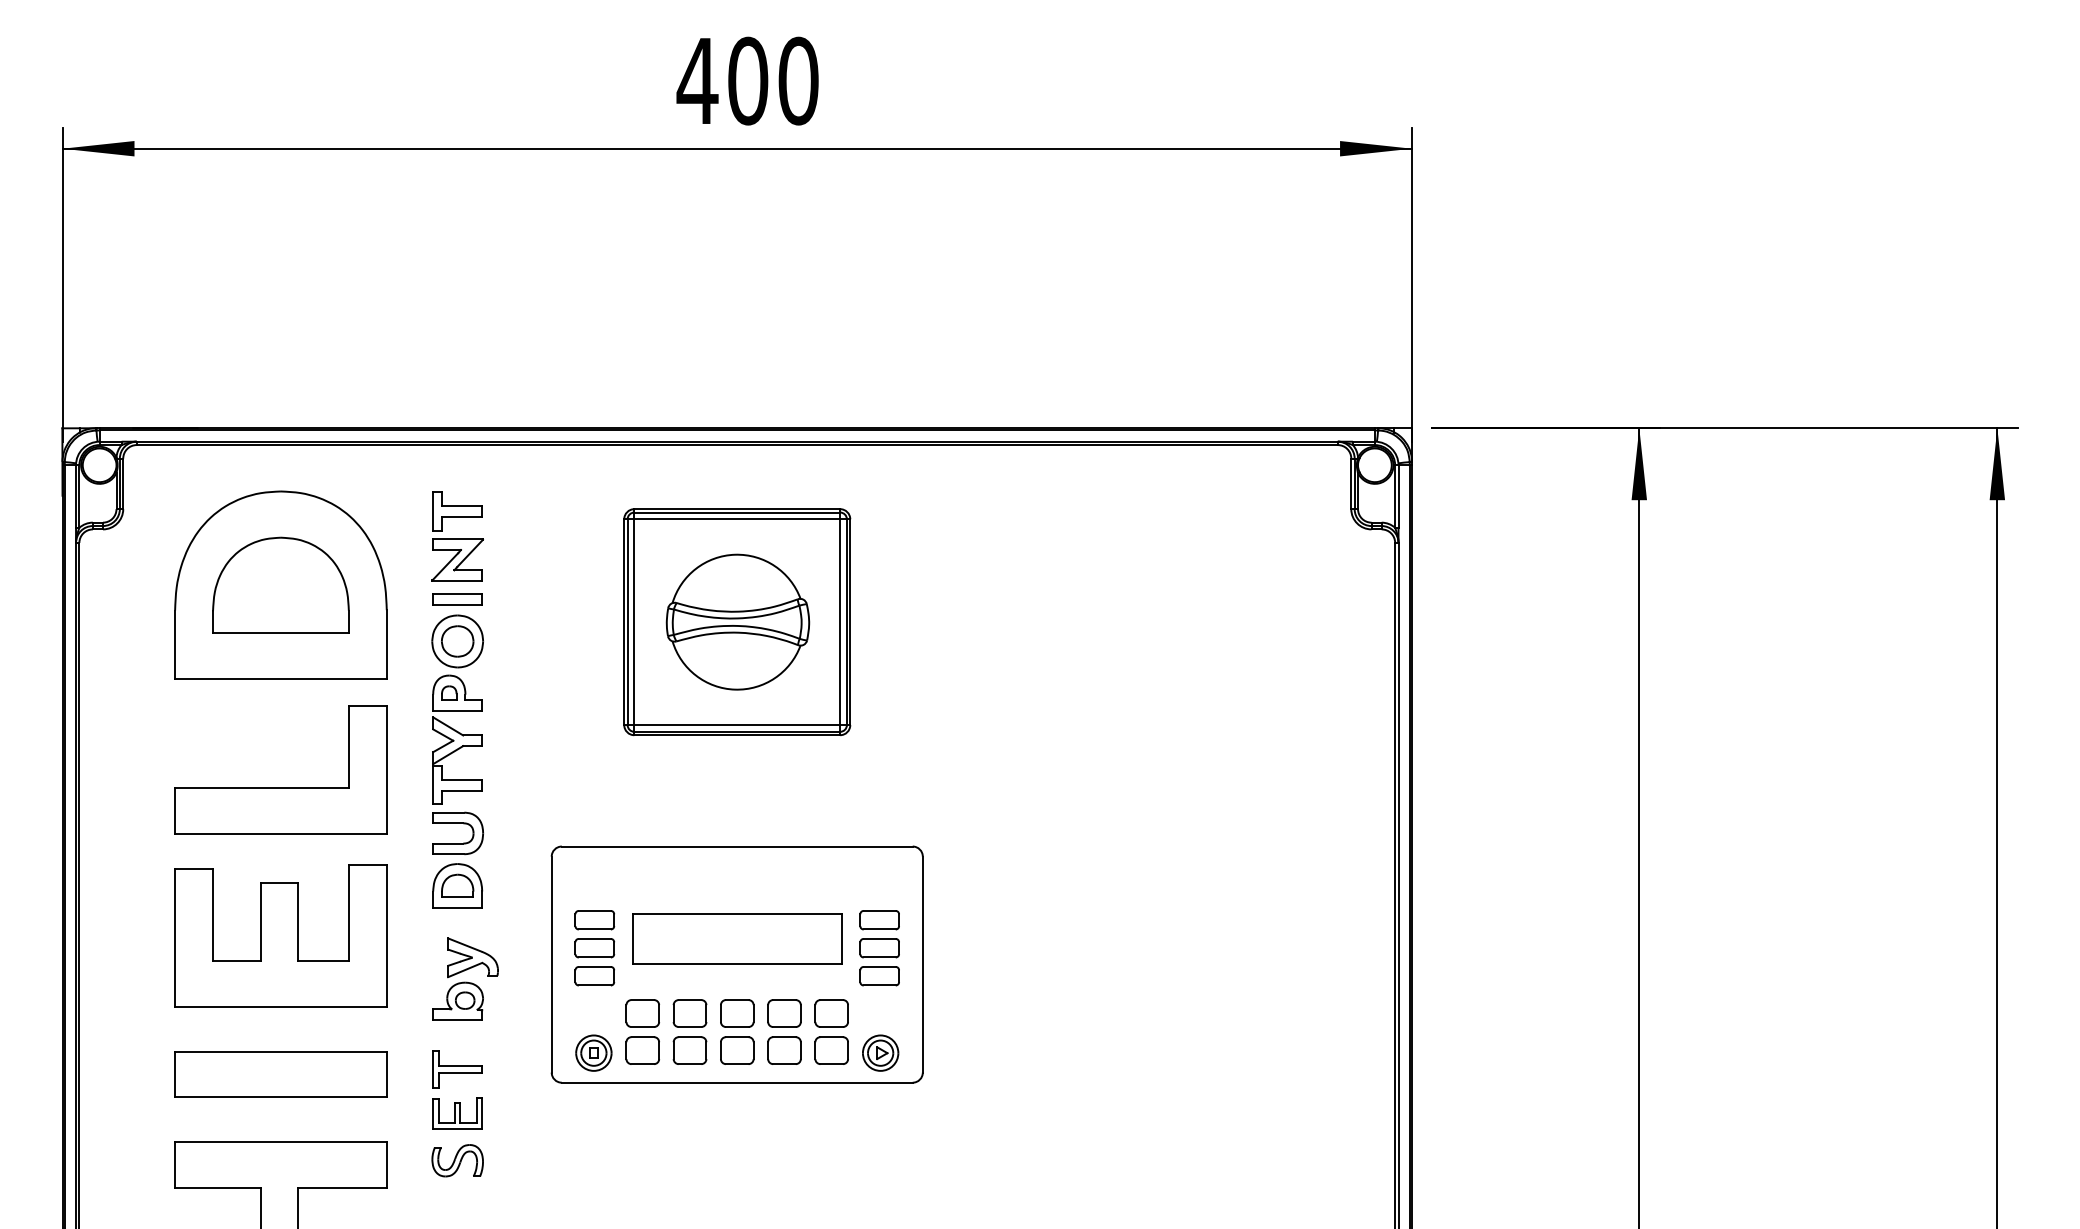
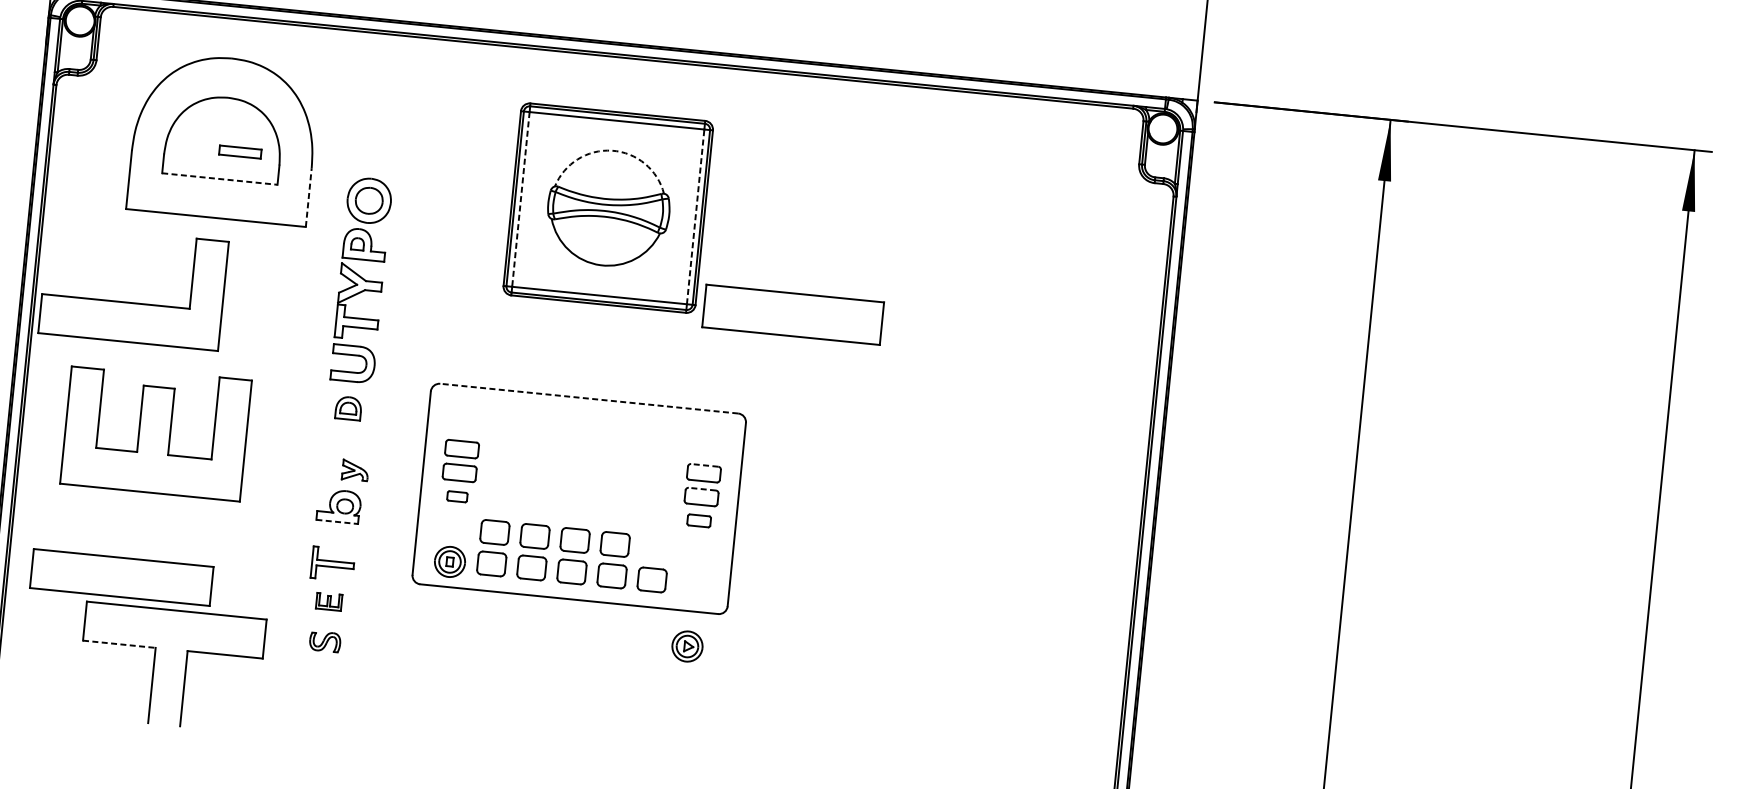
part: (457, 536) -> (378, 111), removed
arc: (735, 554) -> (612, 150), solid -> dashed
part: (457, 599) -> (240, 151), moved
line: (634, 622) -> (521, 199), solid -> dashed
line: (840, 622) -> (695, 217), solid -> dashed
line: (280, 633) -> (219, 179), solid -> dashed
line: (386, 644) -> (308, 197), solid -> dashed
part: (280, 787) -> (131, 302), moved
line: (736, 846) -> (588, 398), solid -> dashed
part: (457, 885) -> (348, 408), size x0.6
line: (879, 910) -> (704, 465), solid -> dashed
part: (280, 935) -> (155, 431), moved
part: (737, 938) -> (793, 314), moved
line: (879, 938) -> (702, 488), solid -> dashed
part: (472, 957) -> (355, 470), size x0.6
part: (594, 976) -> (457, 496), size x0.6
part: (879, 976) -> (699, 521), size x0.7
part: (831, 1013) -> (655, 548), removed
line: (457, 1019) -> (337, 521), solid -> dashed
part: (880, 1052) -> (687, 645), moved
part: (280, 1074) -> (121, 577), moved
part: (457, 1113) -> (329, 601), size x0.6
part: (457, 1160) -> (325, 641), size x0.7
line: (217, 1187) -> (119, 644), solid -> dashed

